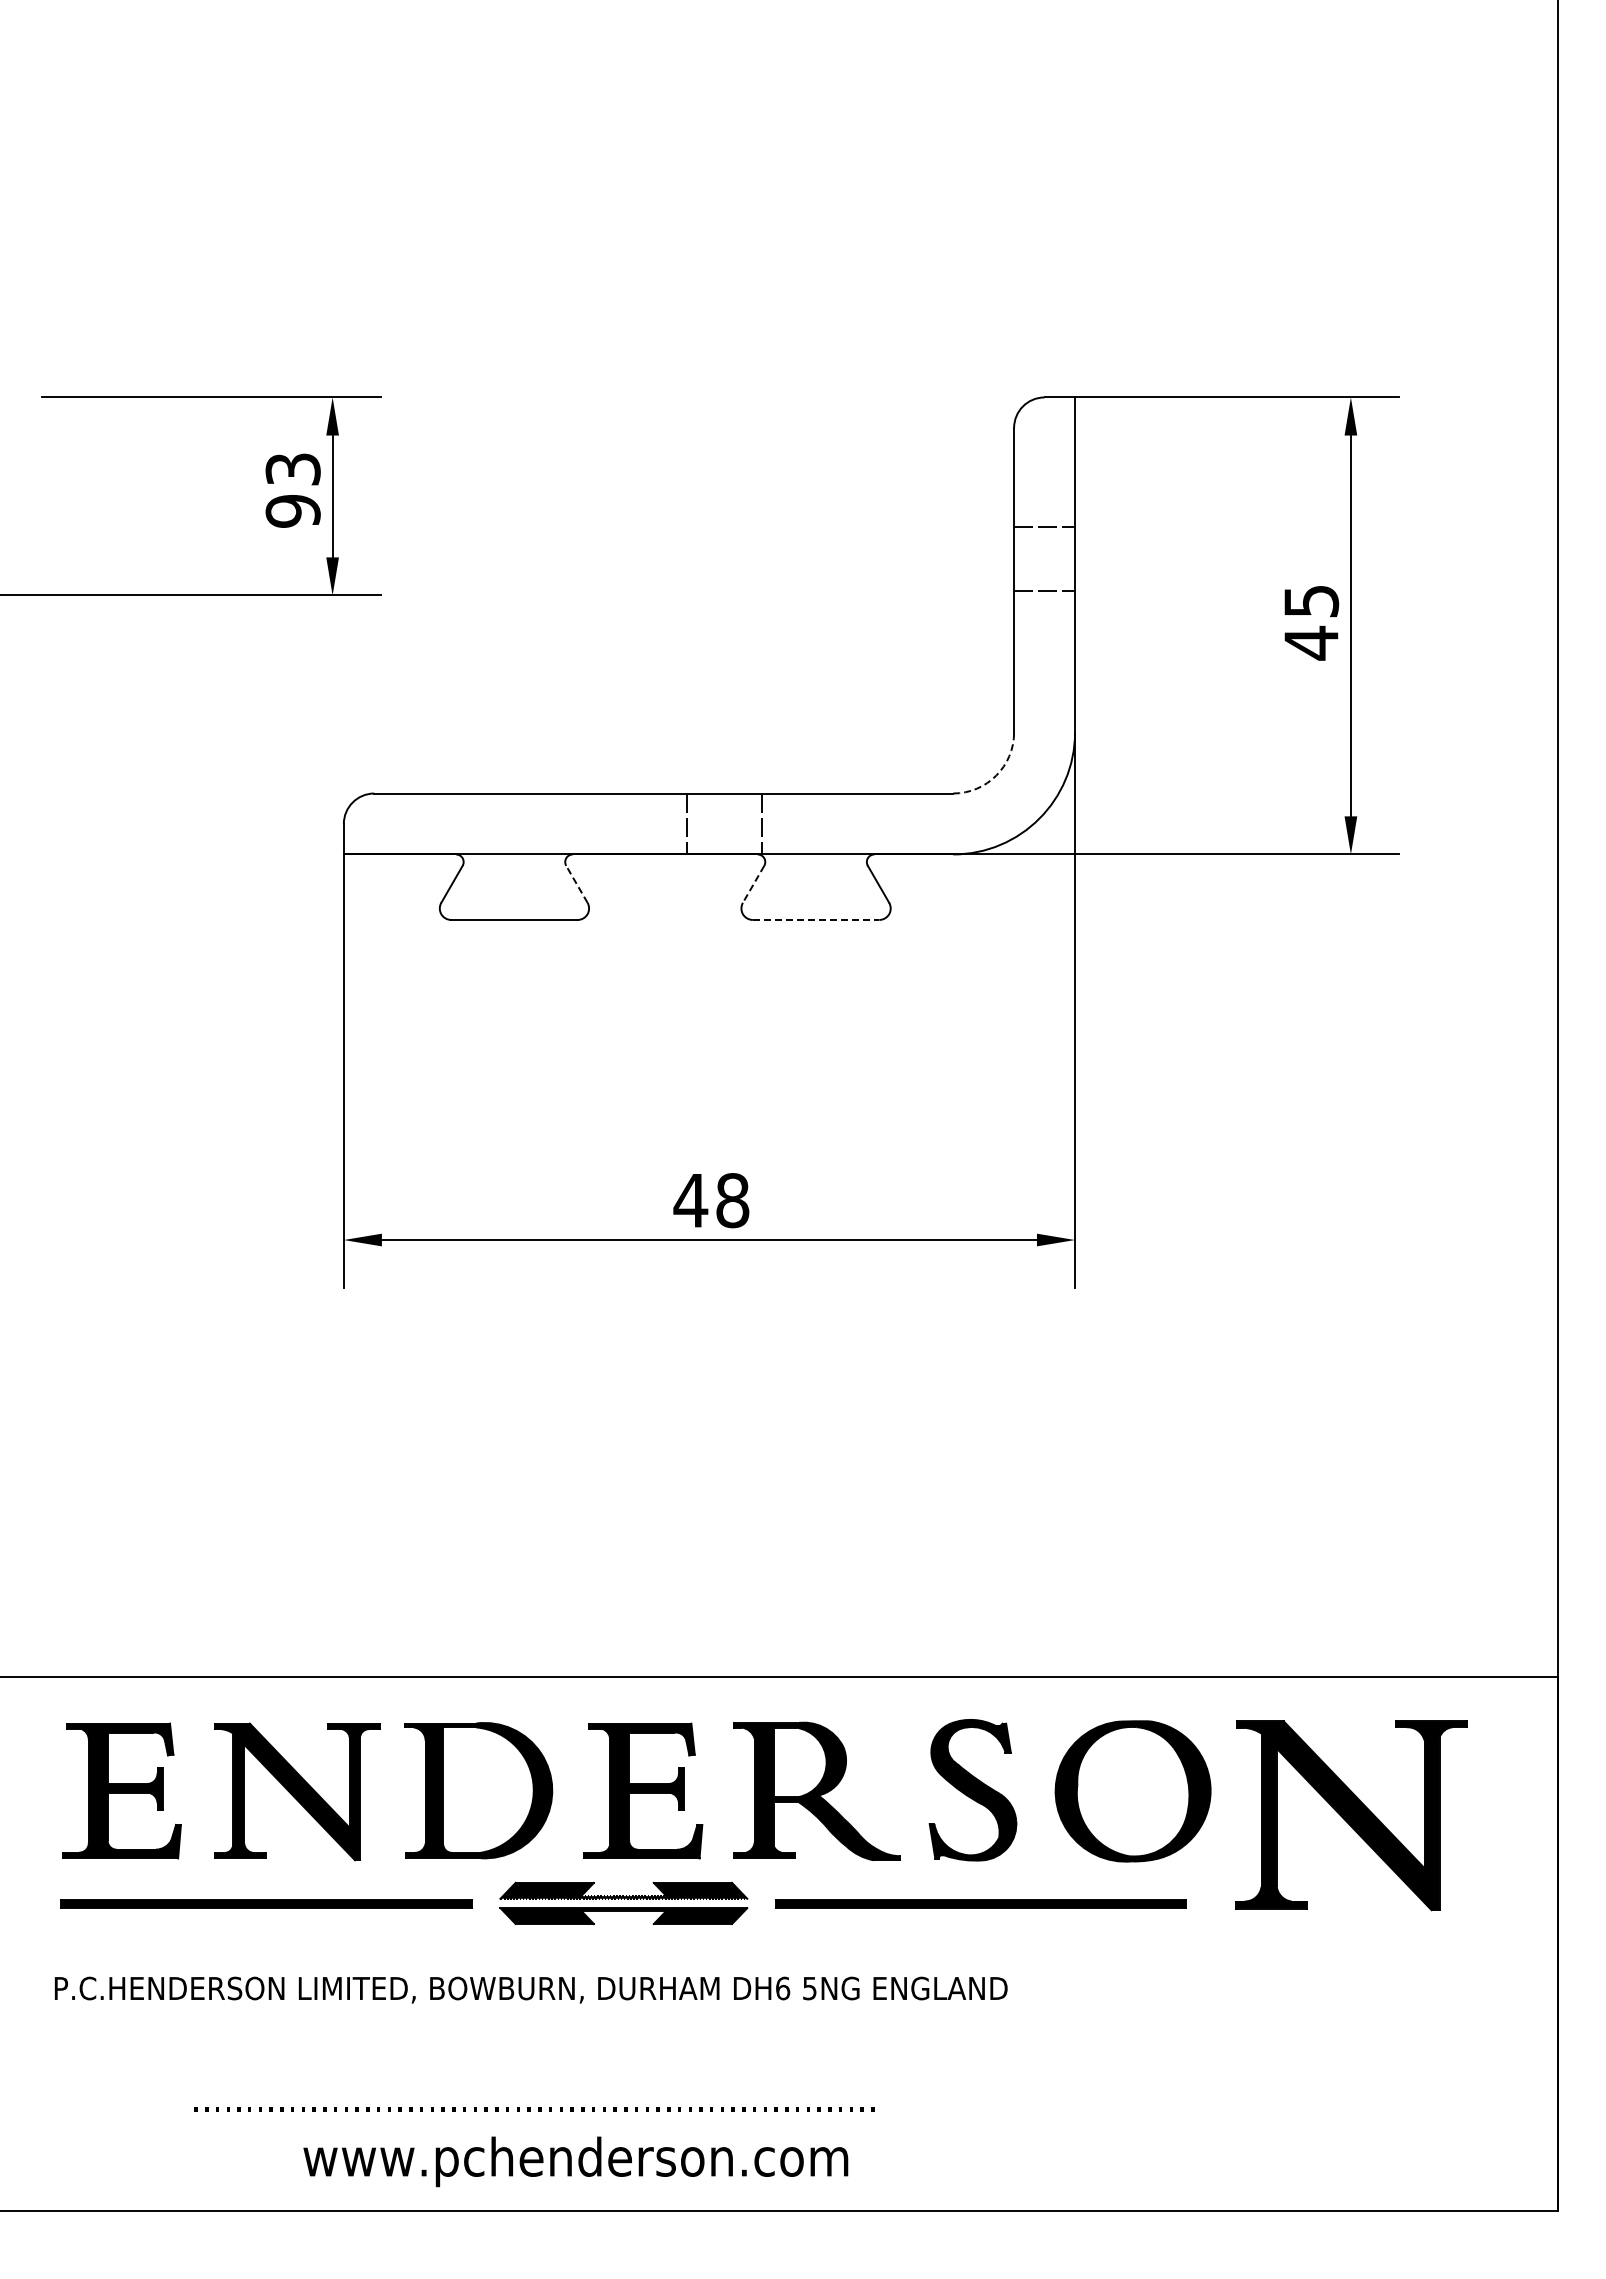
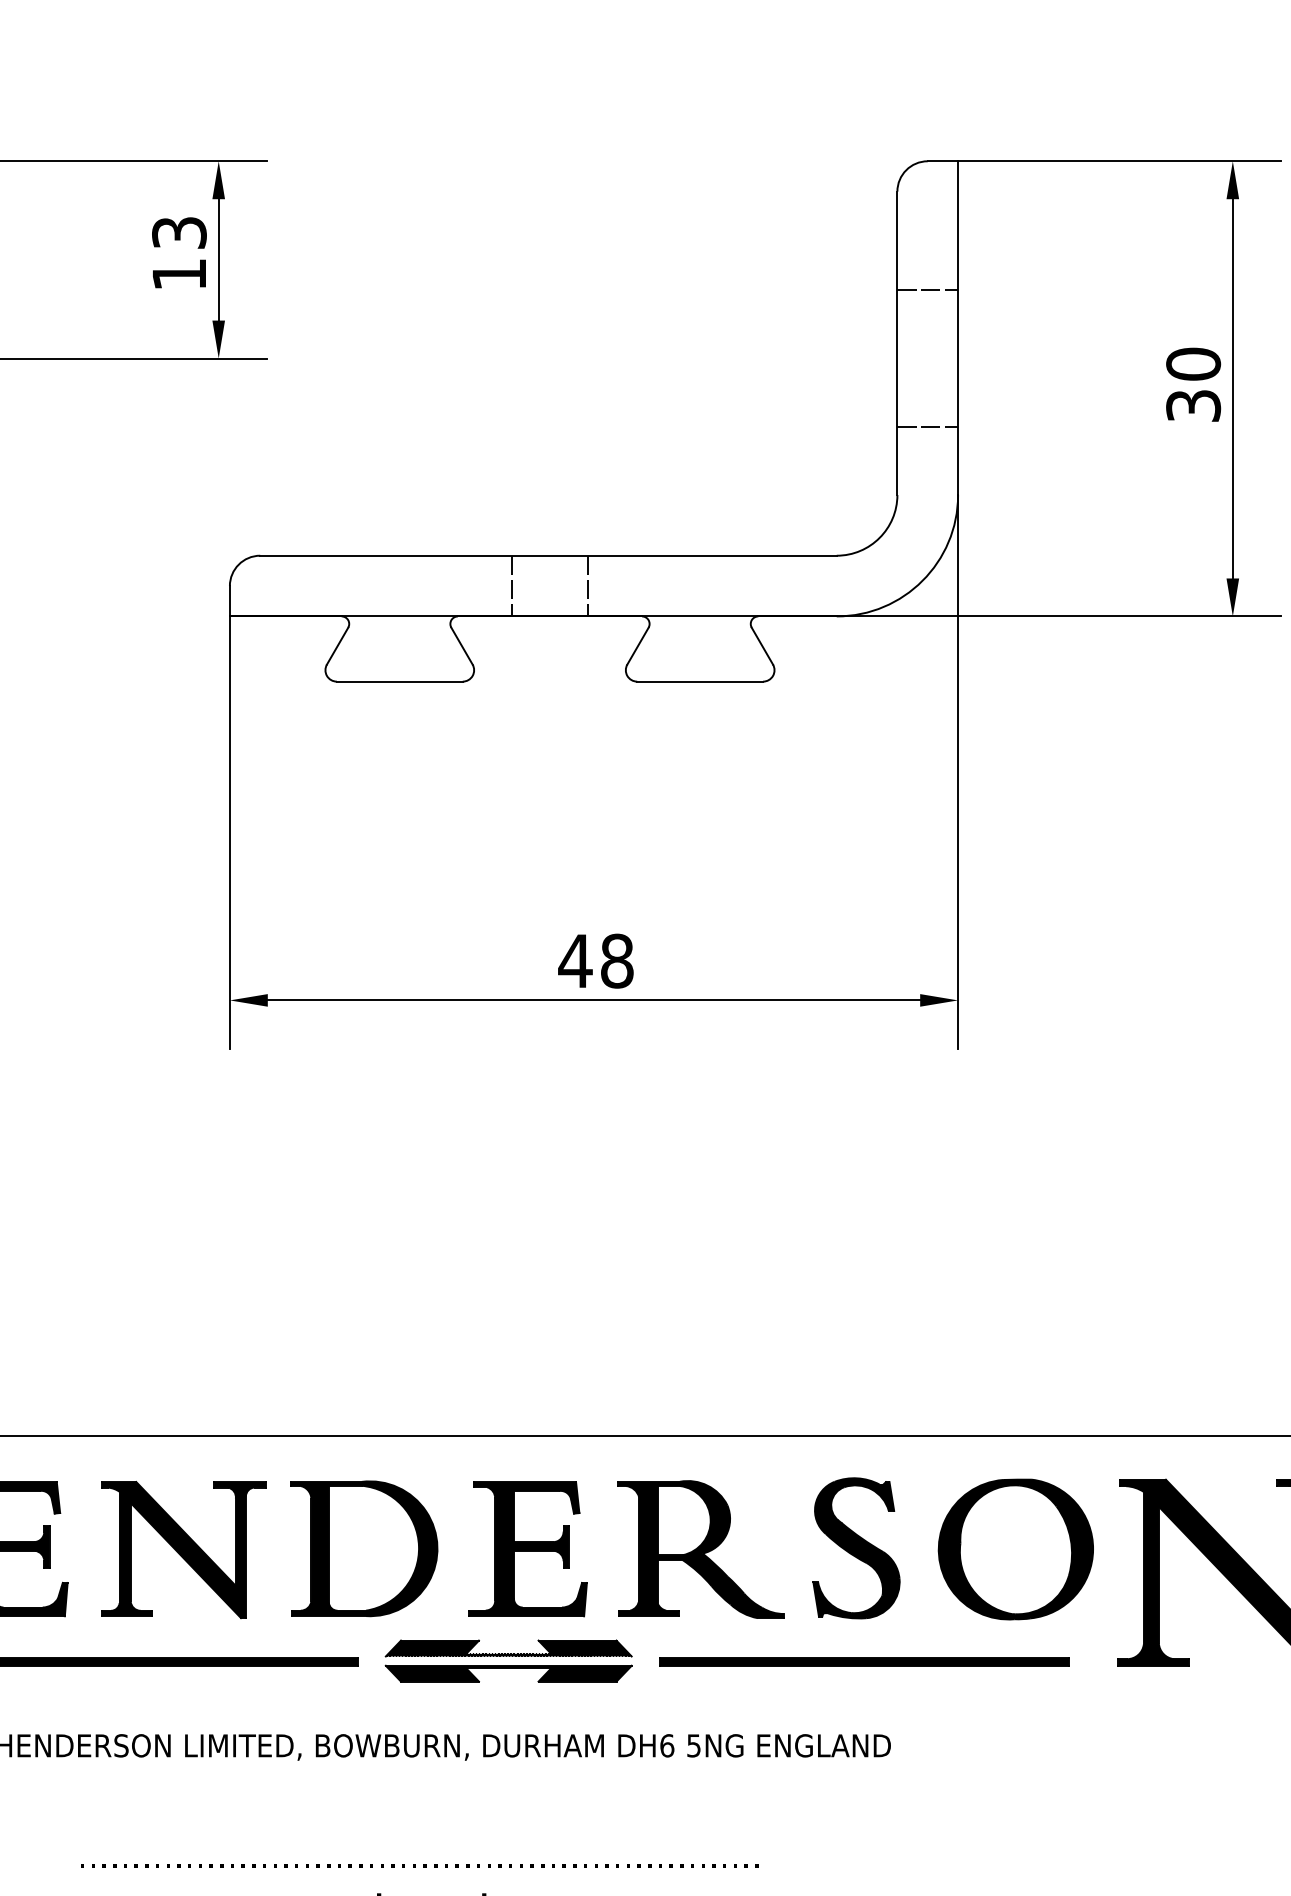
text: (292, 511) -> (178, 274), 93 -> 13
line: (1044, 591) -> (927, 427), moved
text: (1311, 622) -> (1193, 385), 45 -> 30
arc: (996, 775) -> (879, 537), dashed -> solid
line: (687, 823) -> (512, 585), moved
line: (762, 823) -> (588, 585), moved
line: (576, 883) -> (461, 645), dashed -> solid
line: (753, 884) -> (637, 646), dashed -> solid
line: (816, 919) -> (700, 681), dashed -> solid

